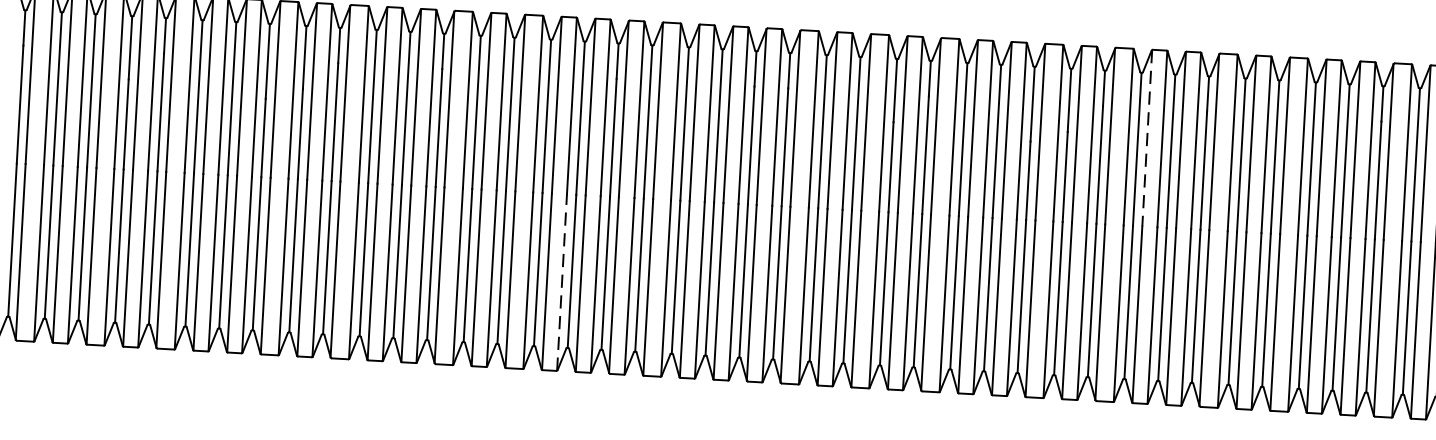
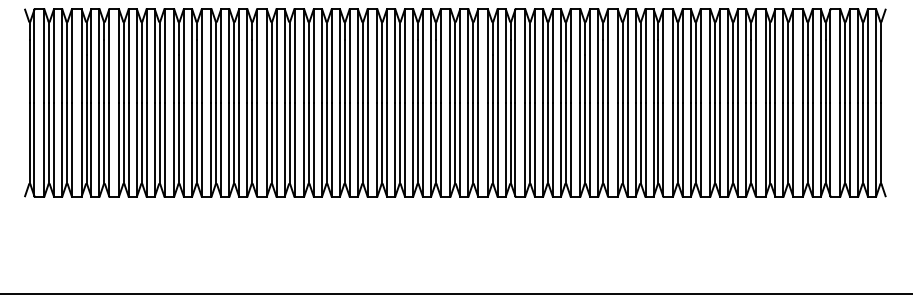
line: (1147, 138) -> (627, 56), dashed -> solid
line: (561, 281) -> (321, 149), dashed -> solid

